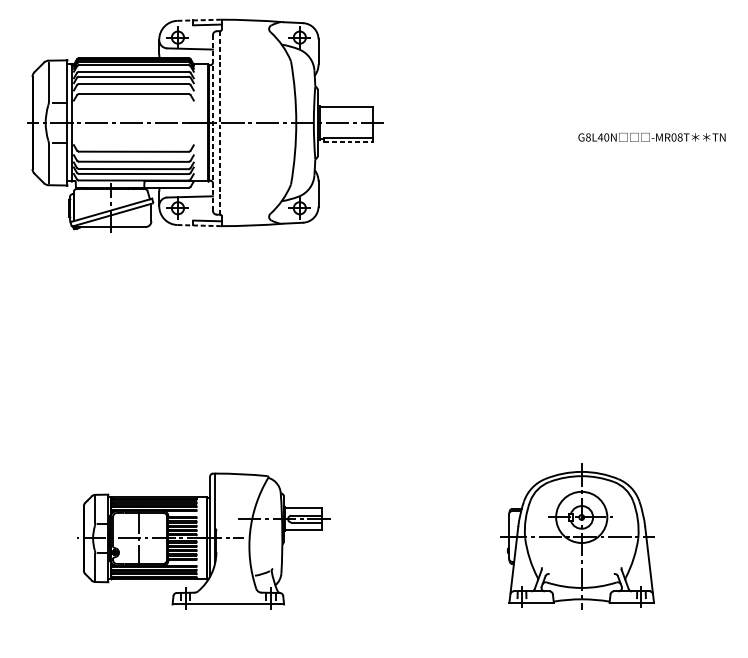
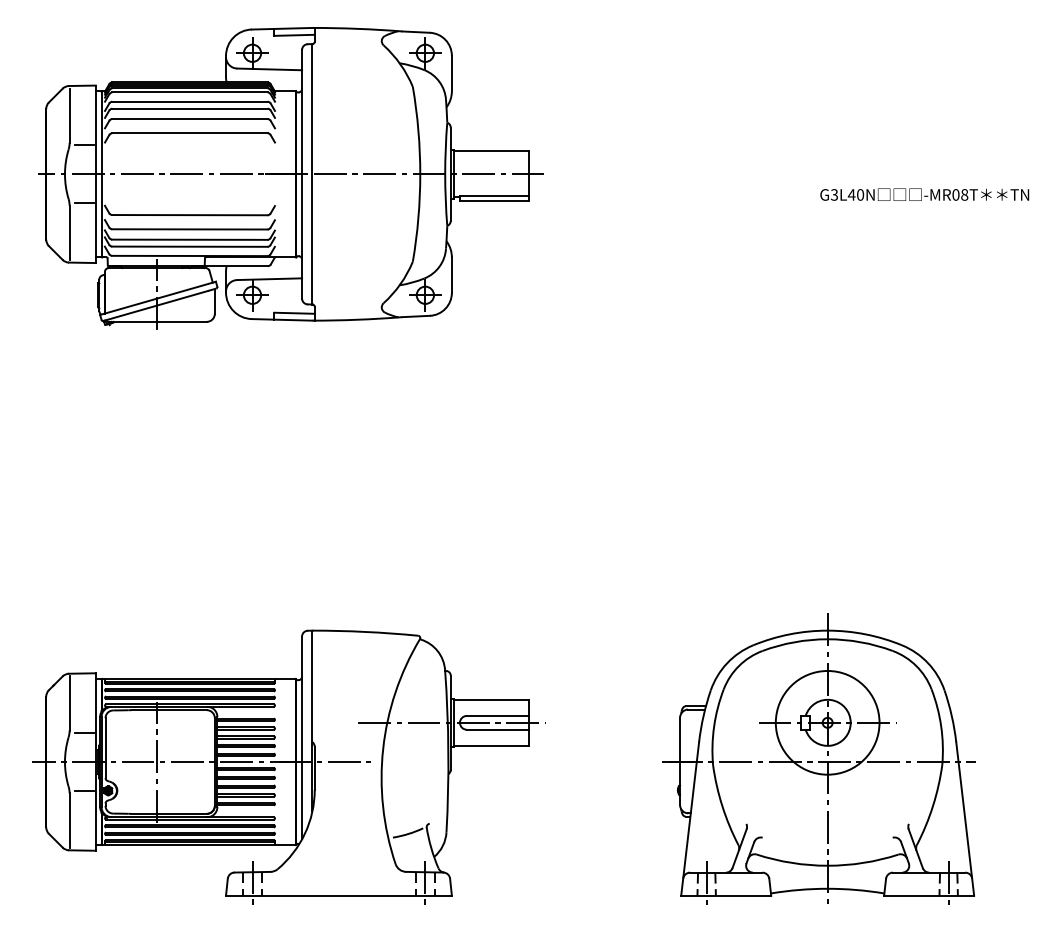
line: (199, 20) -> (282, 28), dashed -> solid
line: (220, 122) -> (312, 173), dashed -> solid
line: (213, 123) -> (302, 174), dashed -> solid
text: (588, 137) -> (834, 194), G8L40N -> G3L40N
line: (348, 141) -> (494, 200), dashed -> solid
line: (199, 225) -> (282, 319), dashed -> solid
part: (577, 534) -> (818, 758), size x1.43
part: (203, 540) -> (288, 766), size x1.43

